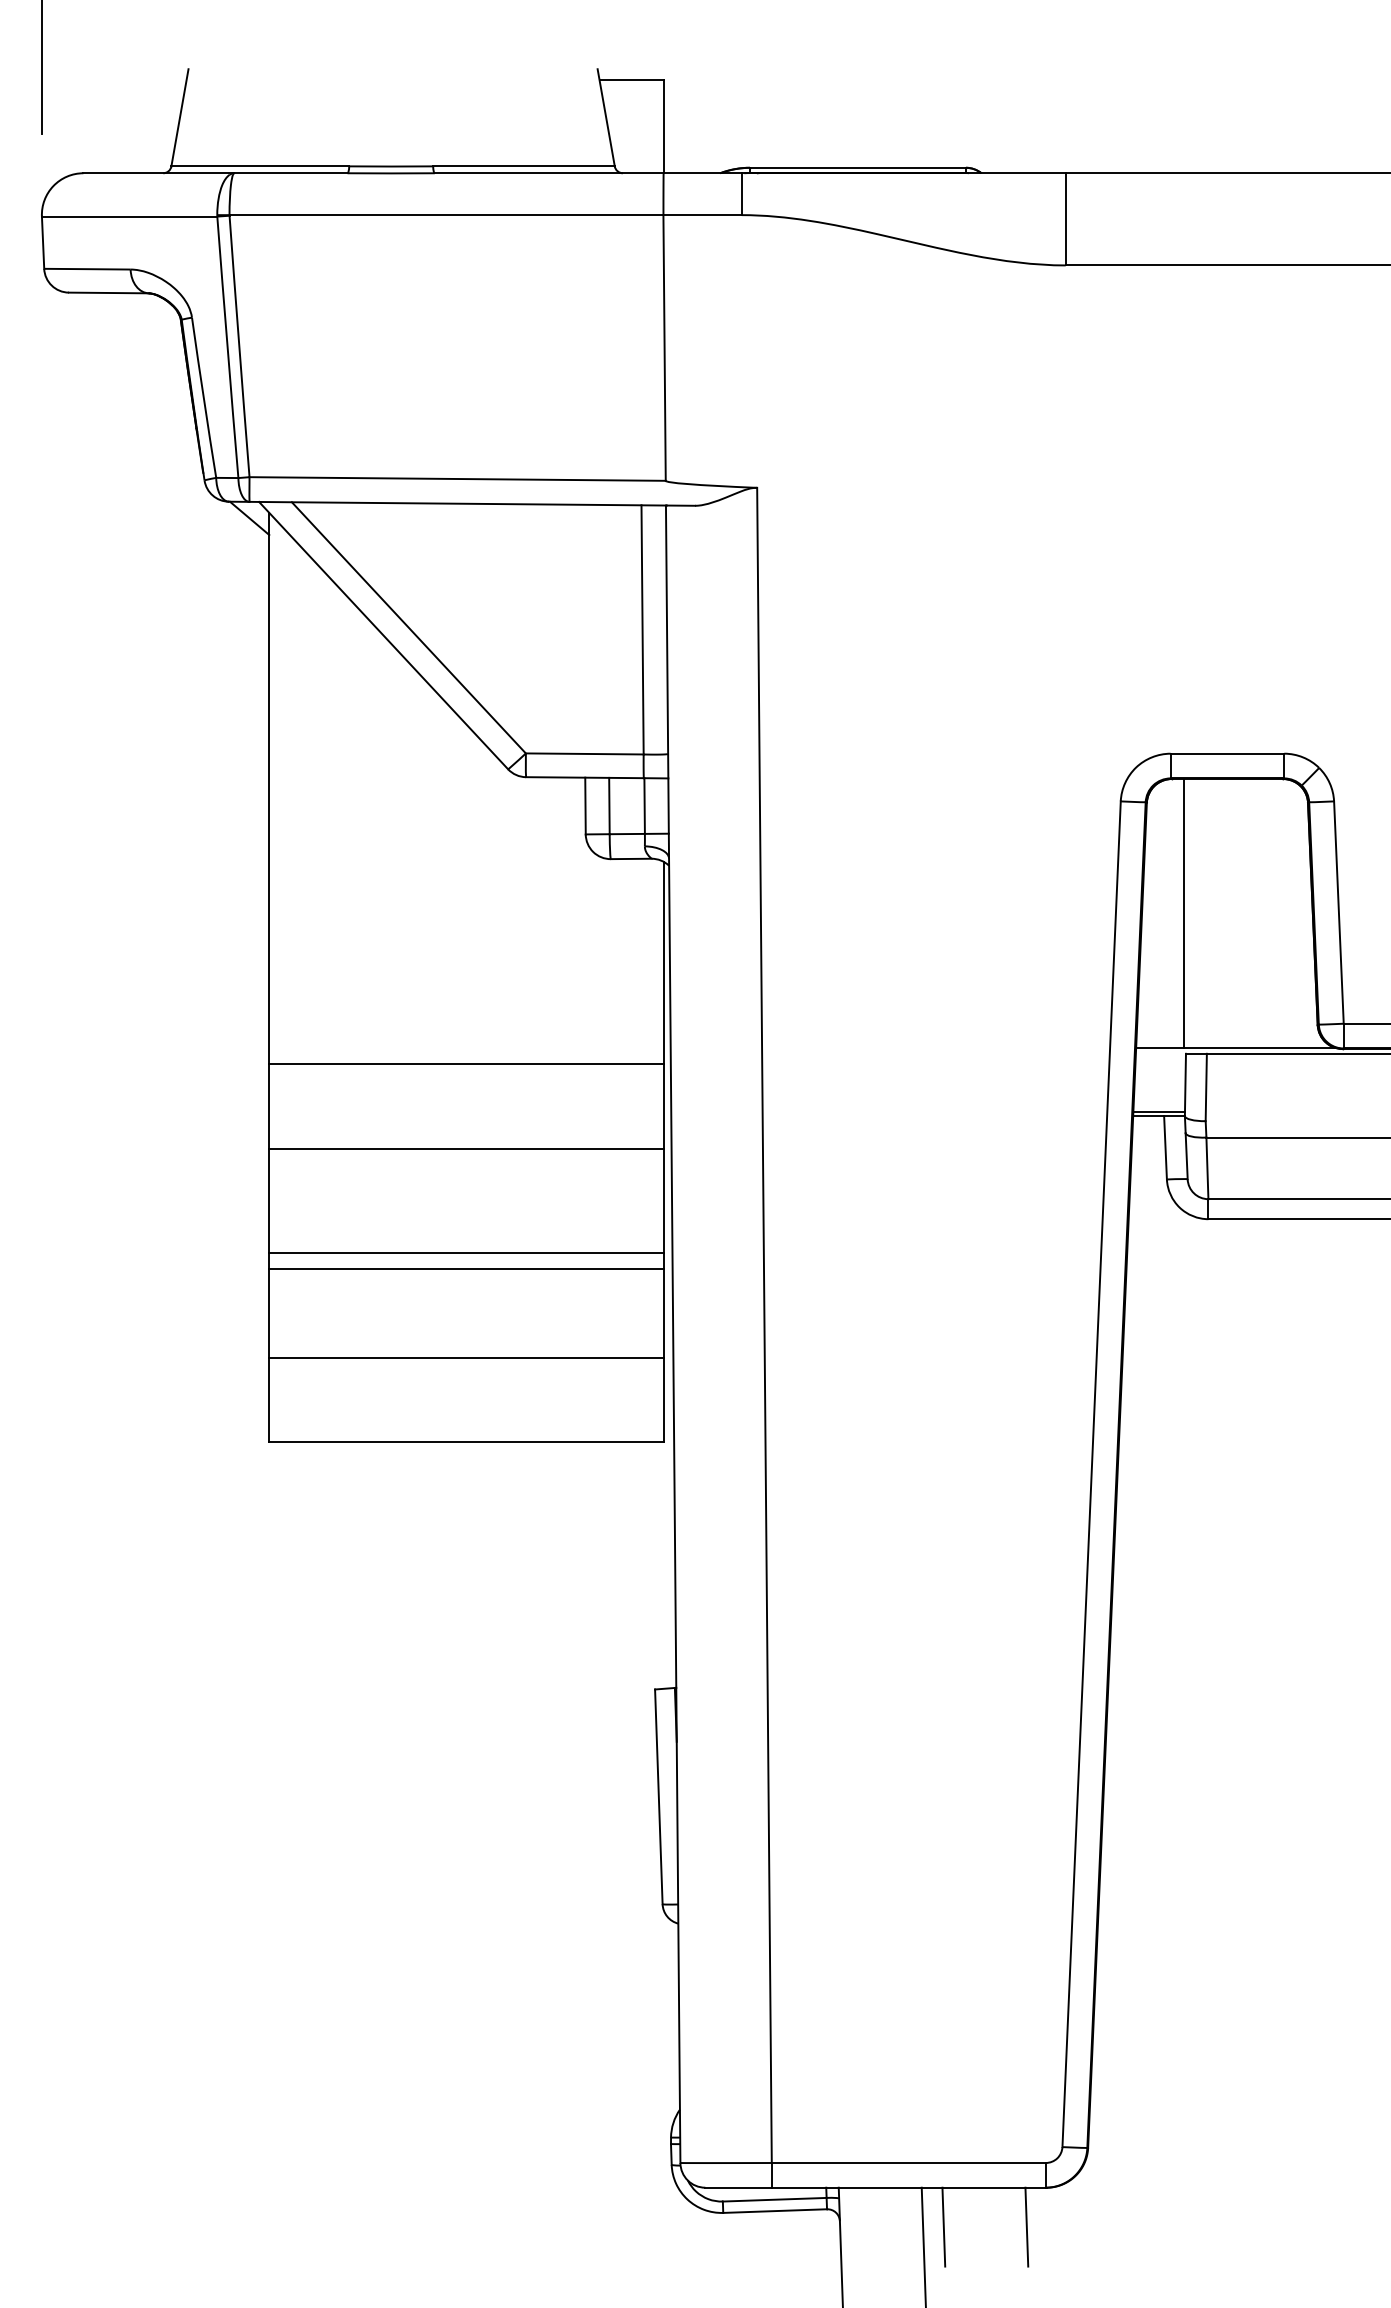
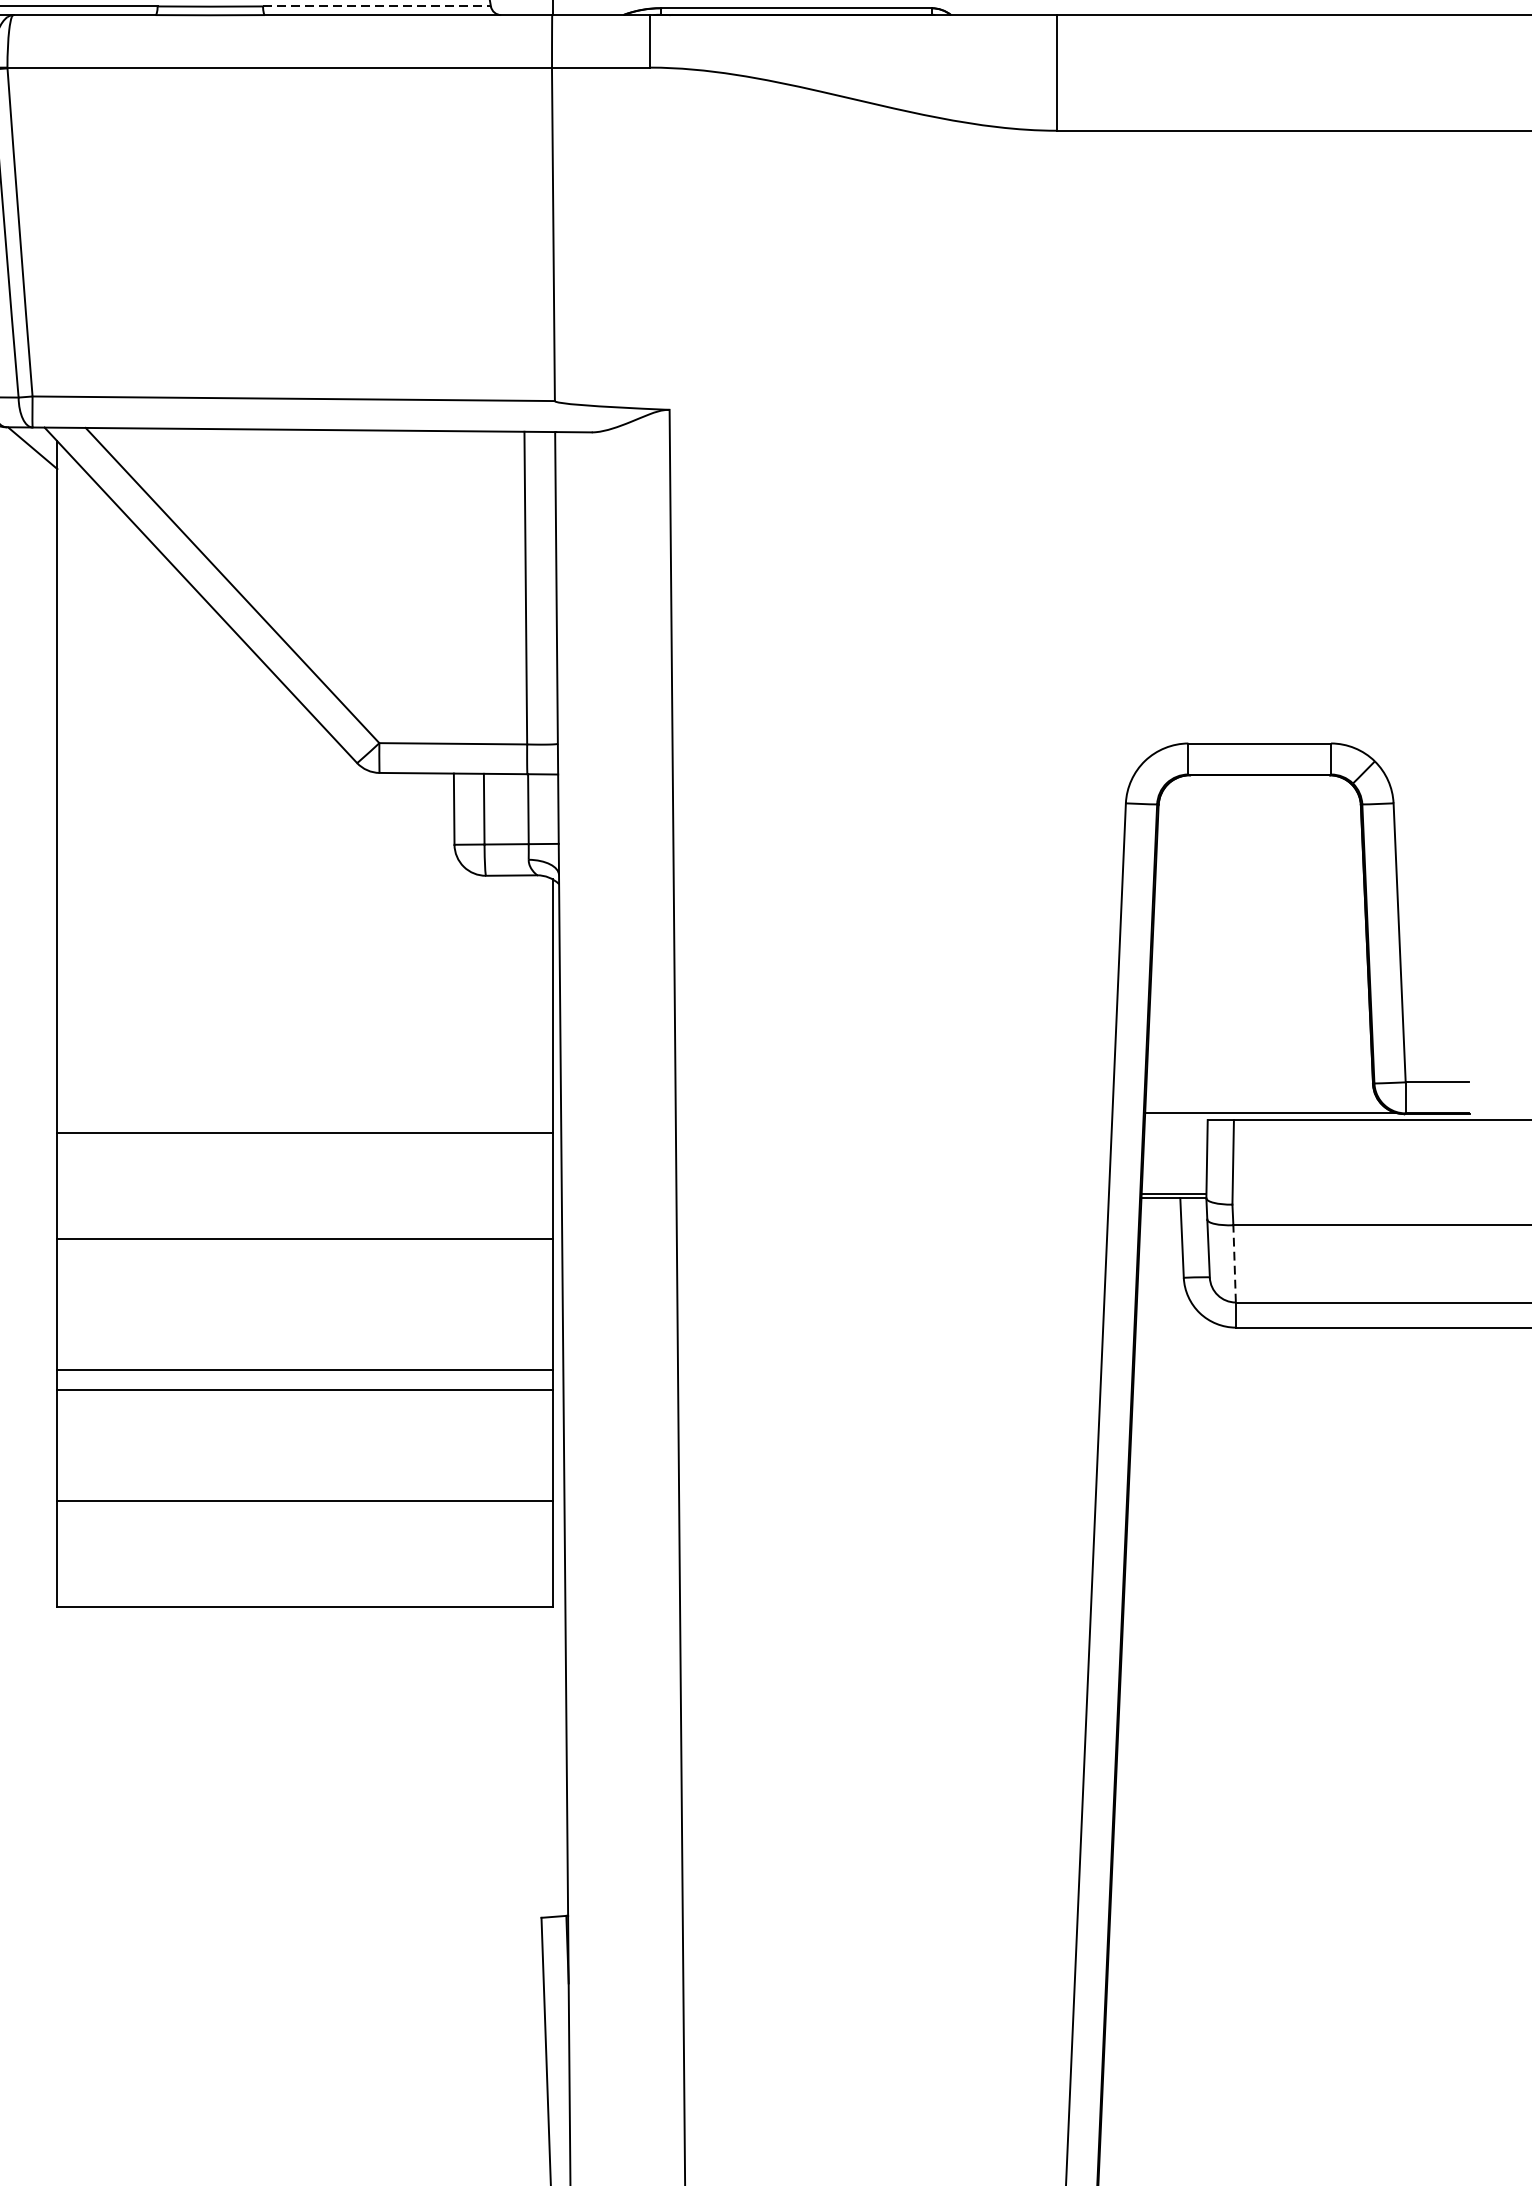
line: (523, 166) -> (376, 6), solid -> dashed
line: (1183, 913) -> (1204, 944), removed
line: (1207, 1168) -> (1234, 1264), solid -> dashed

